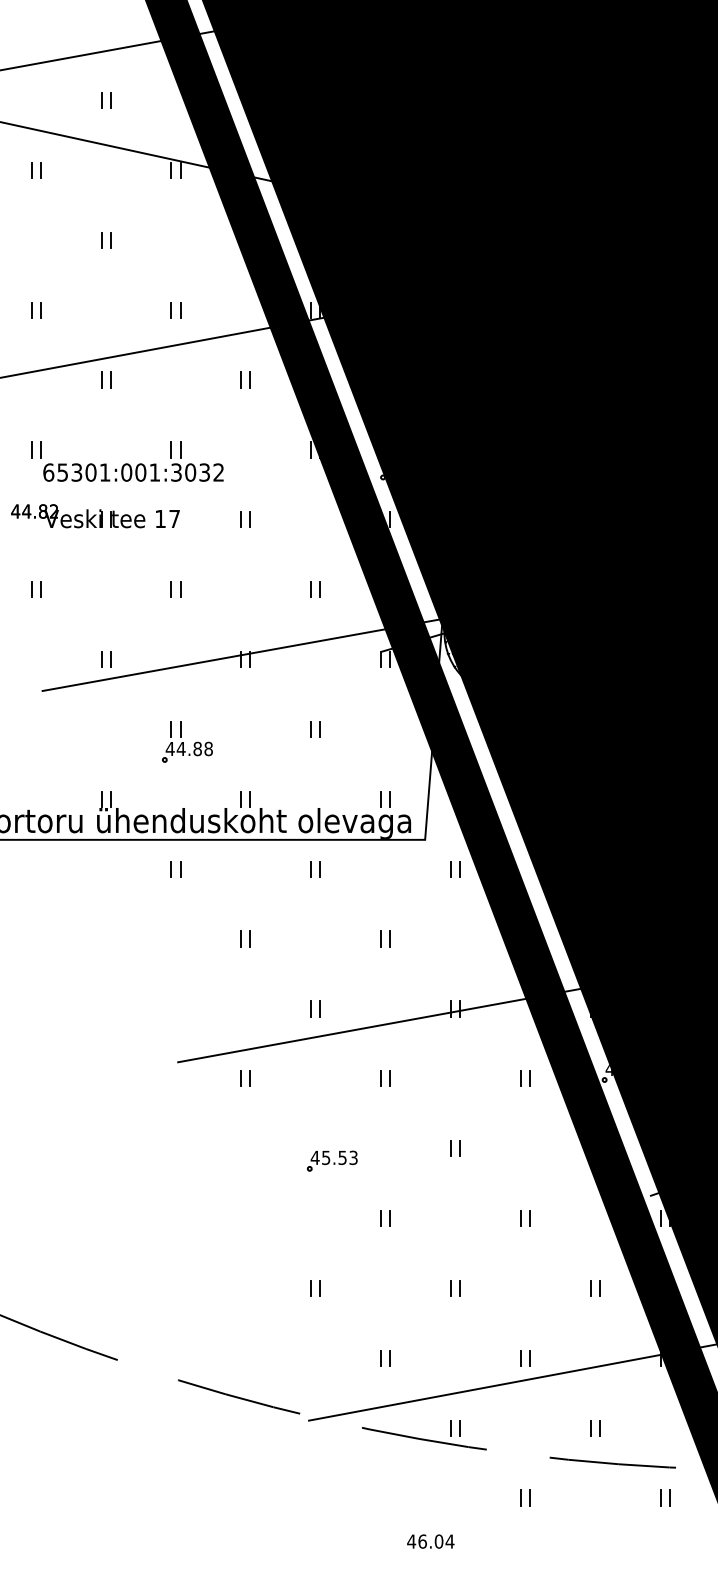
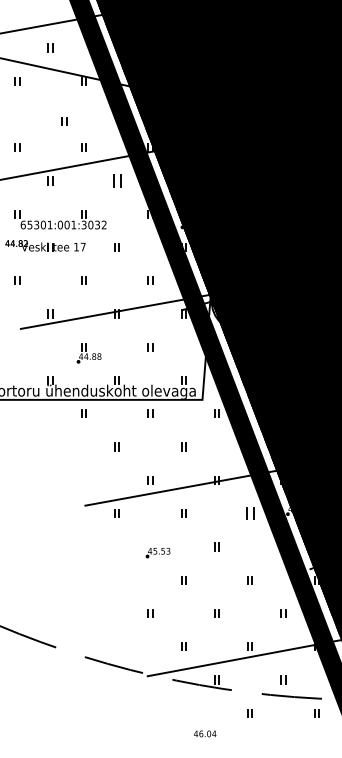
part: (105, 240) -> (64, 121), moved
part: (244, 379) -> (116, 180), size x1.6
part: (523, 1078) -> (249, 513), size x1.6

